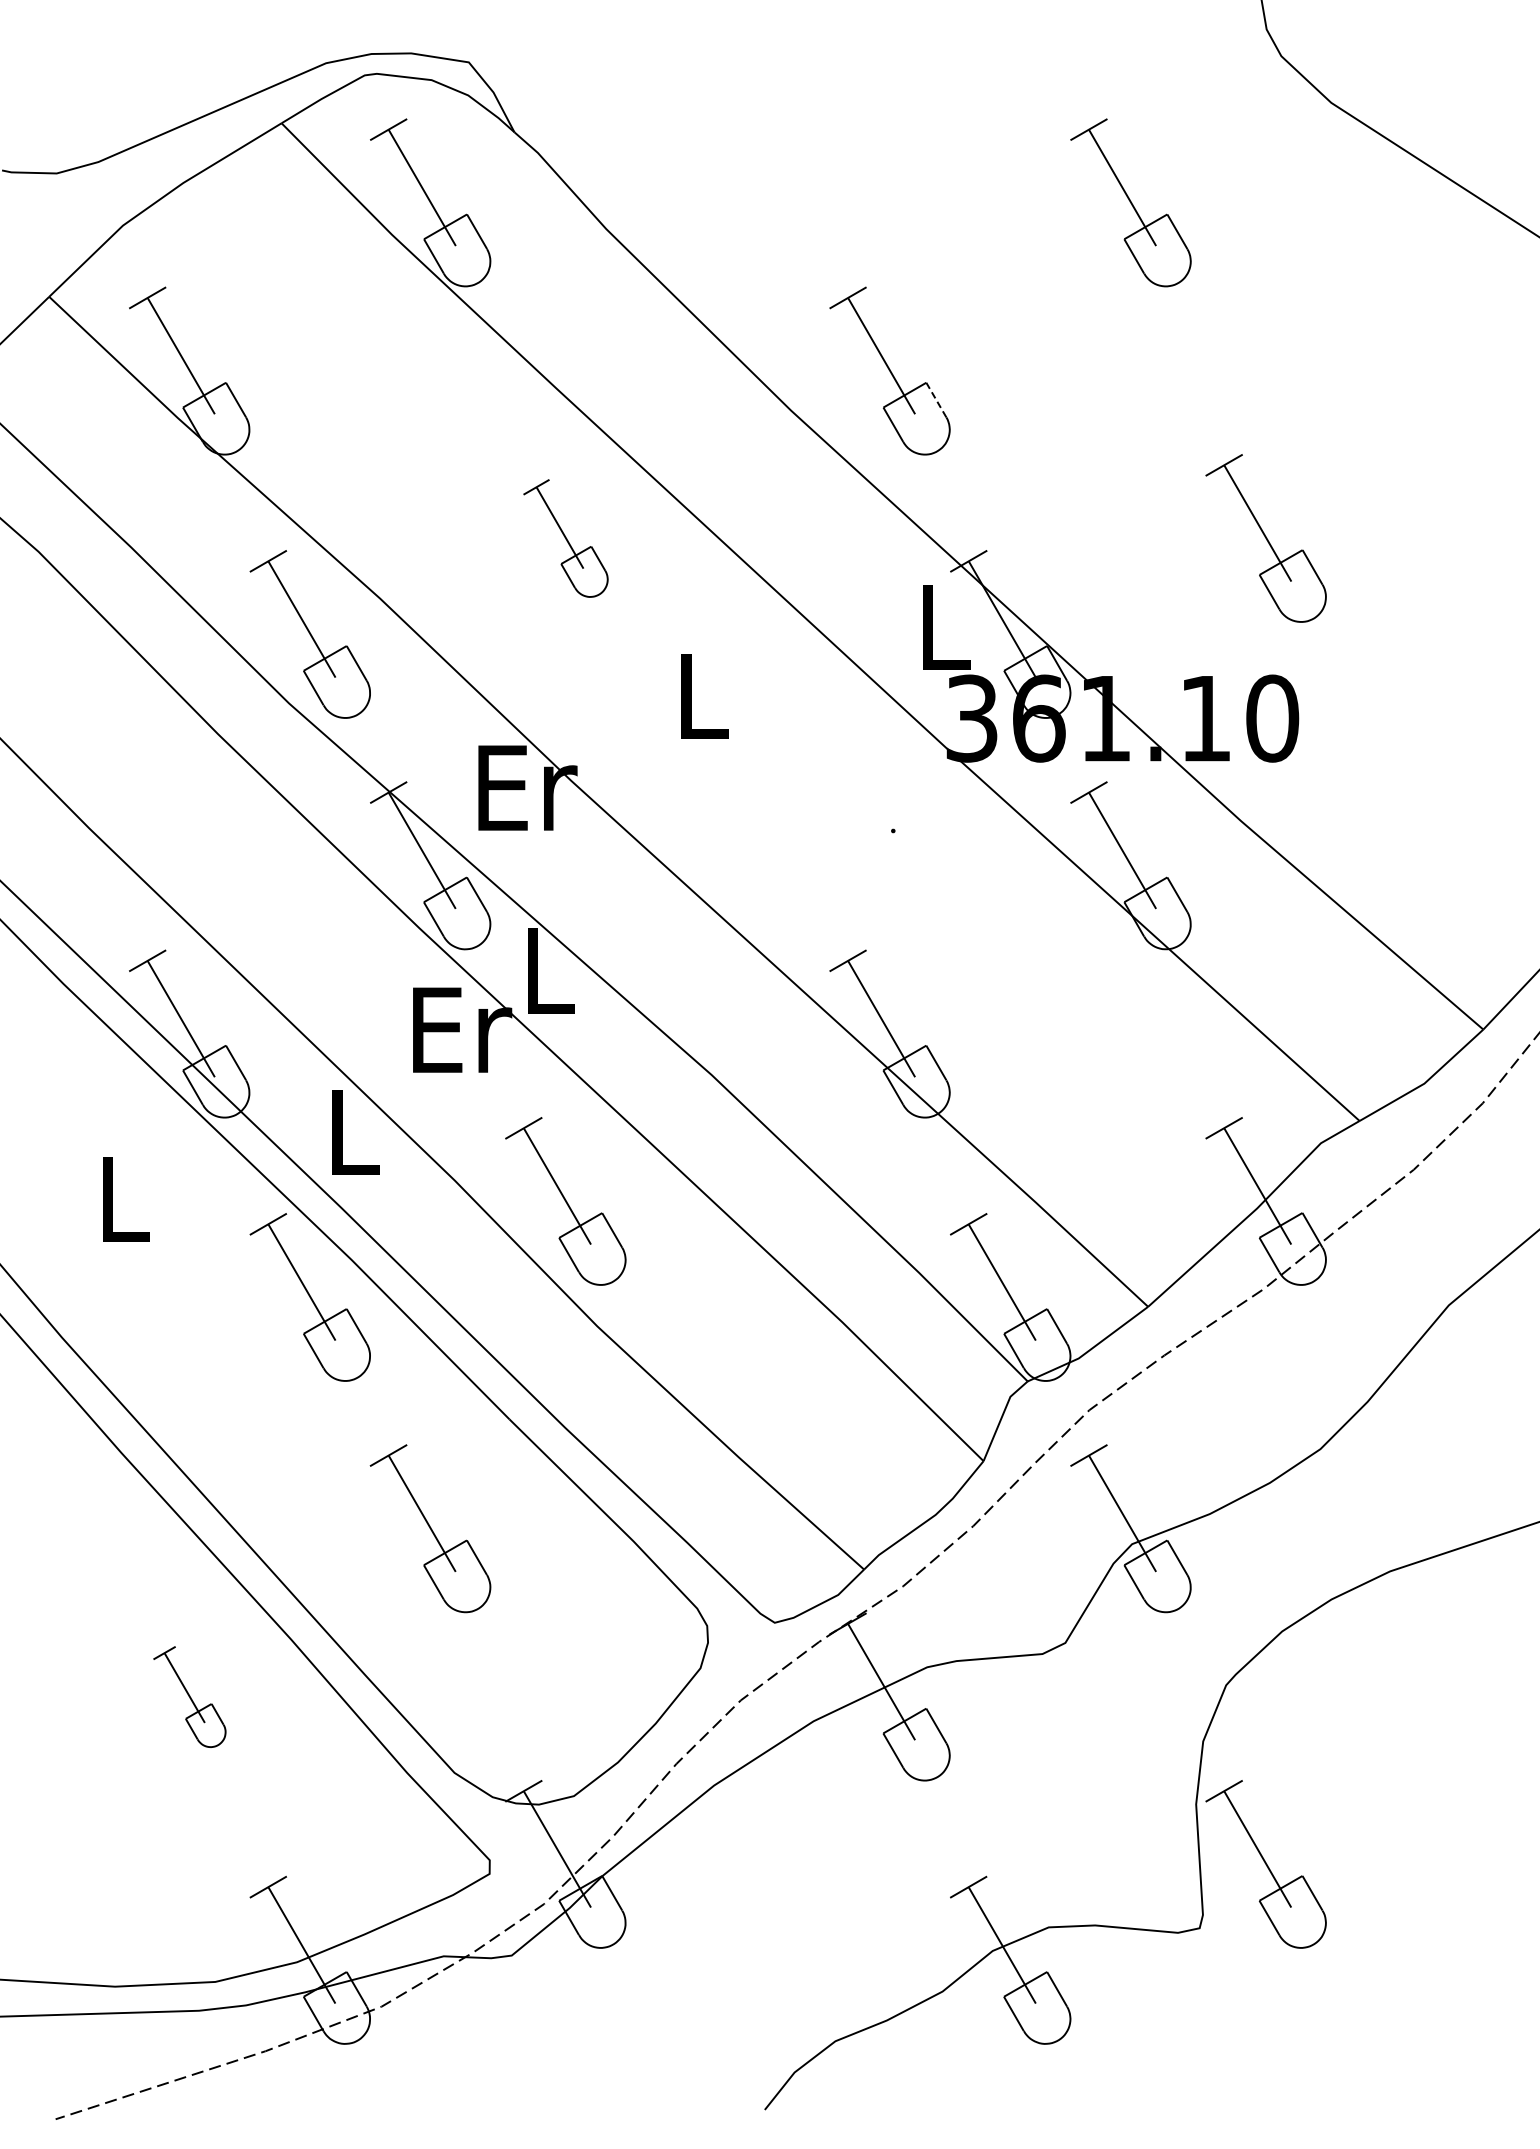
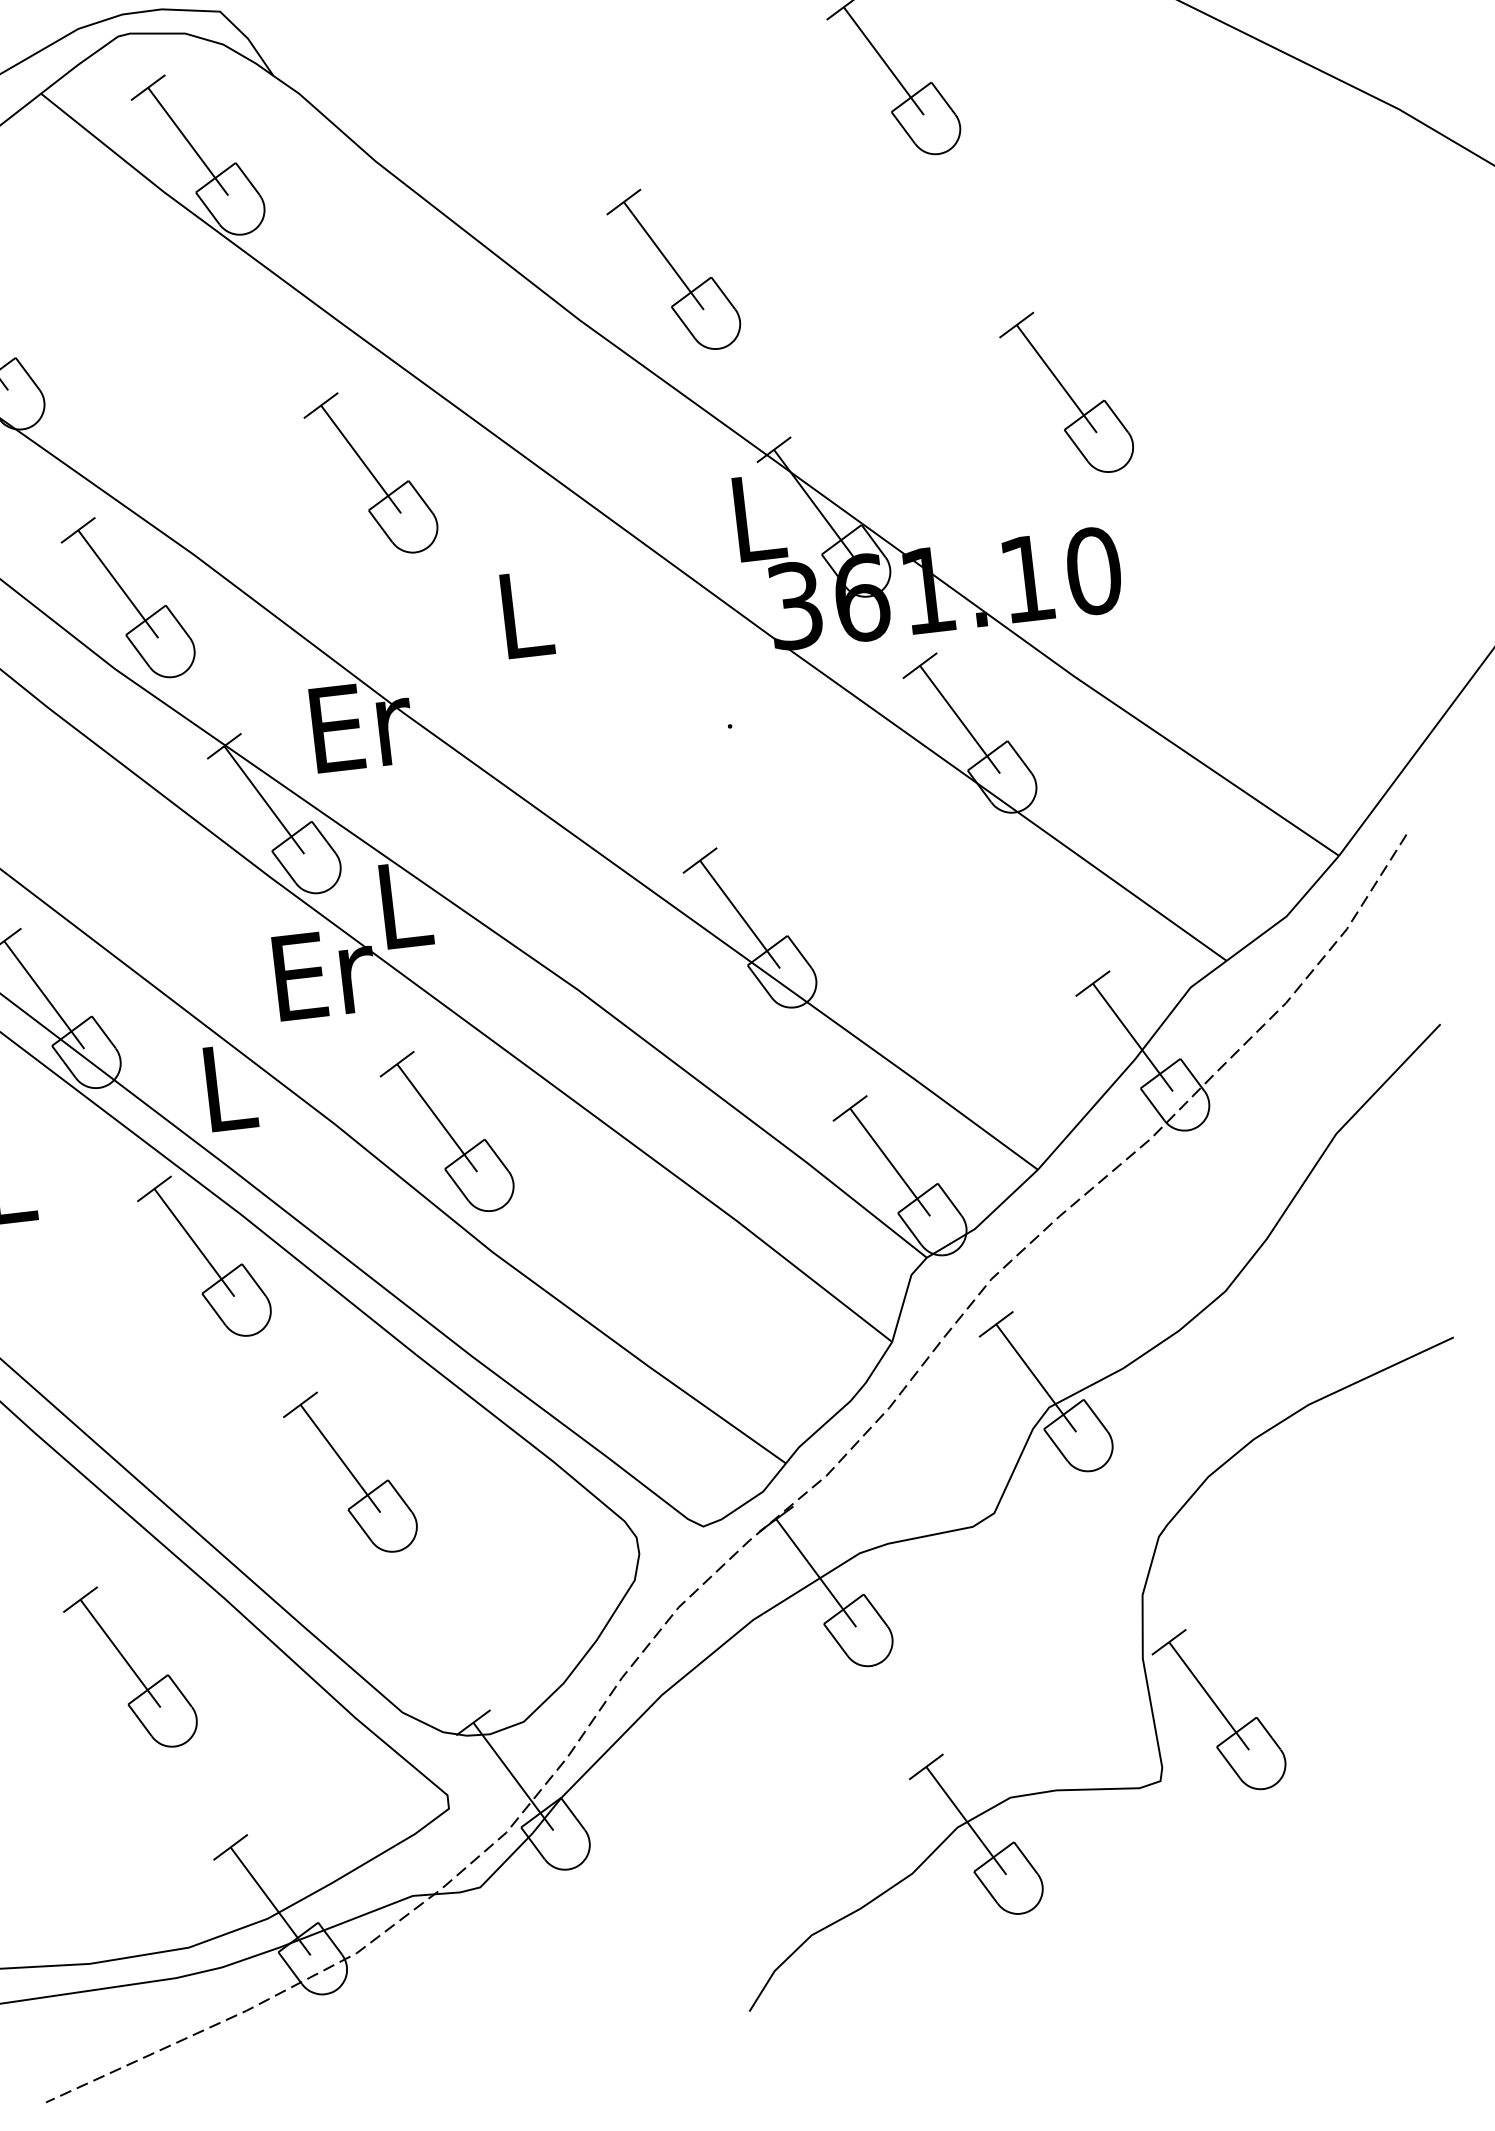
line: (936, 400) -> (723, 293), dashed -> solid
part: (565, 538) -> (370, 473), size x1.43
part: (189, 1696) -> (130, 1667), size x1.67

